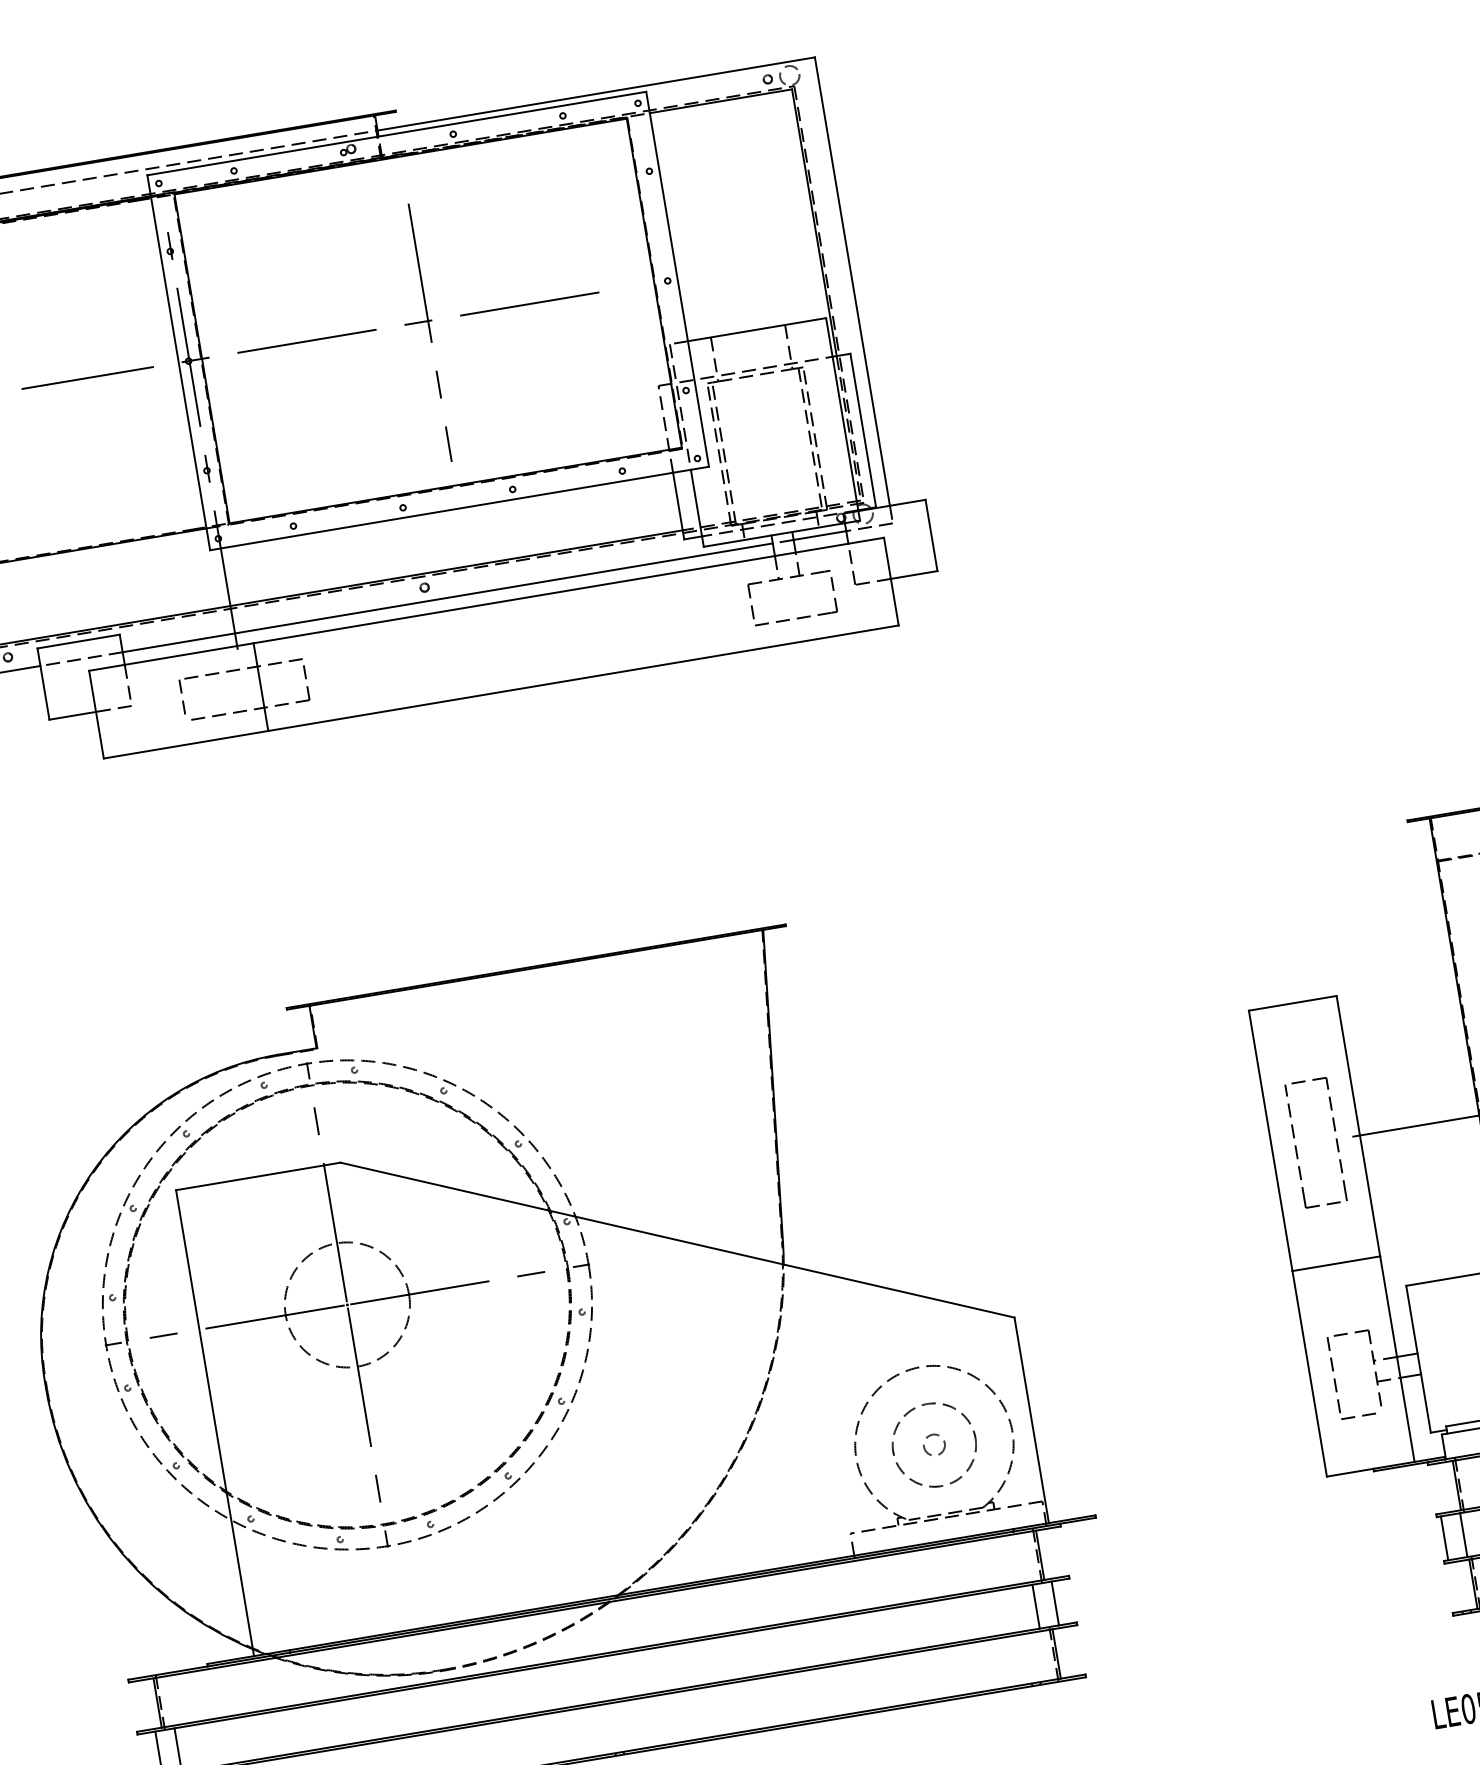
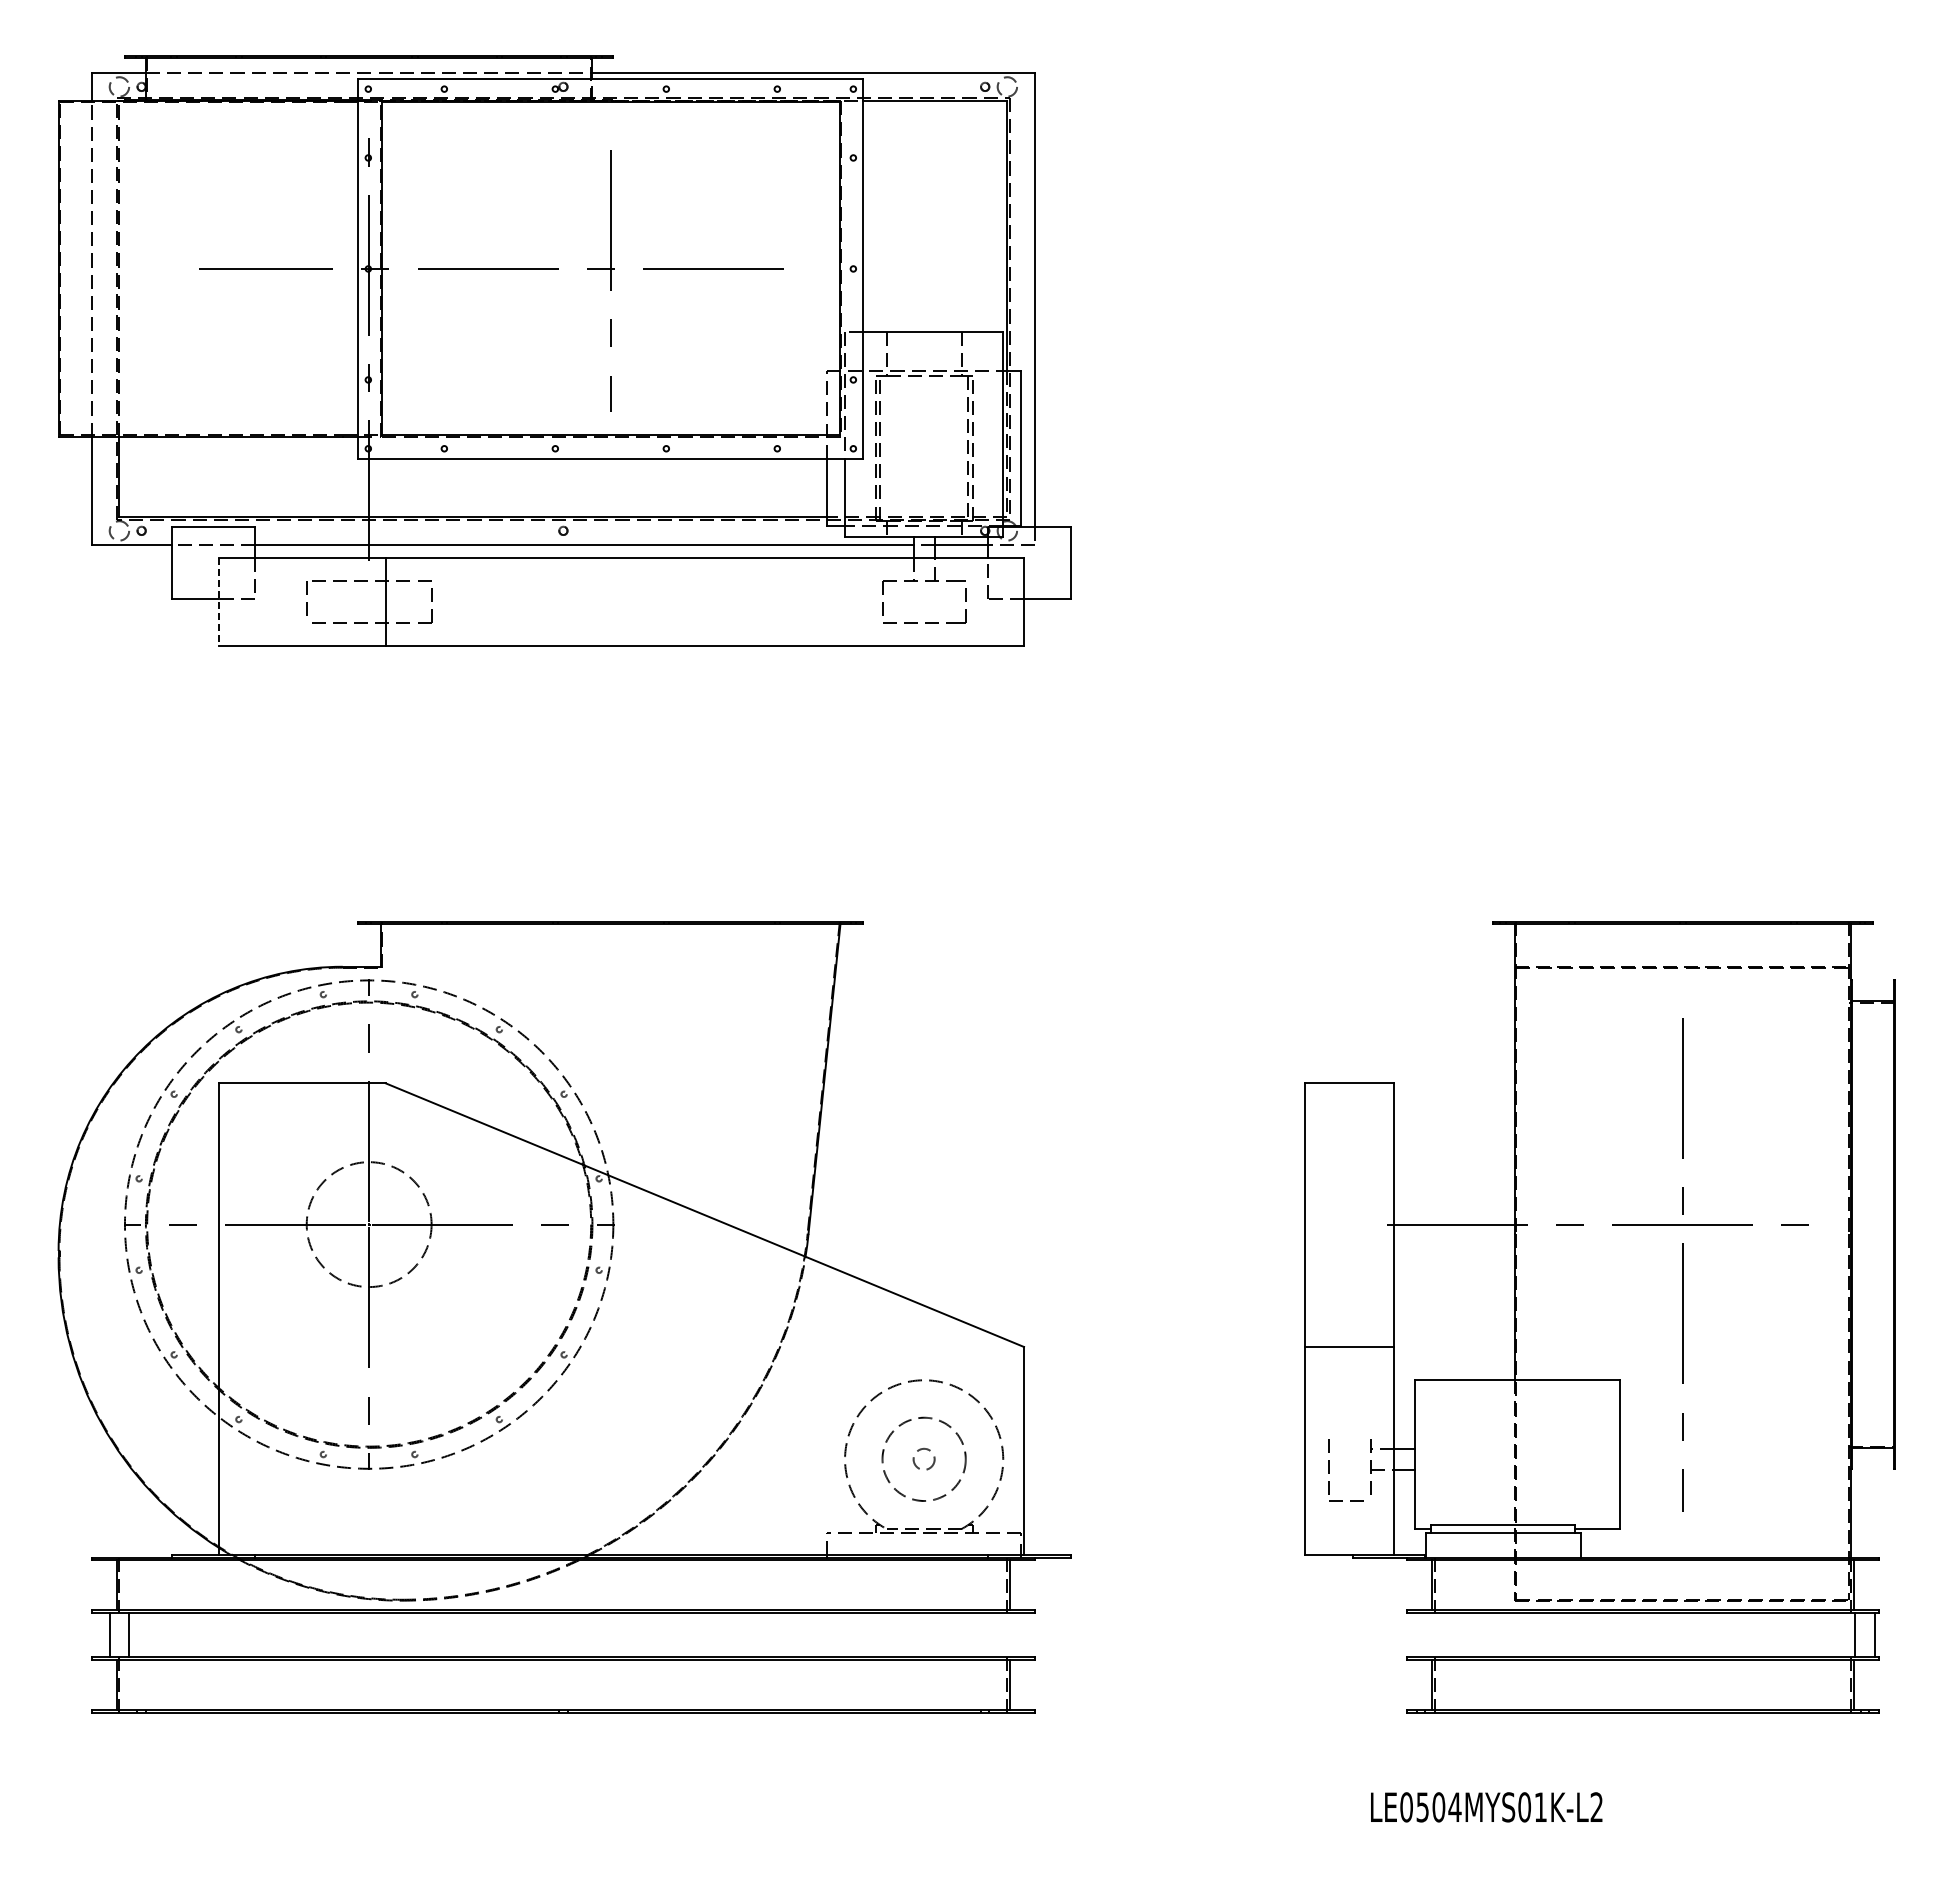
line: (96, 715) -> (219, 602), solid -> dashed
part: (1295, 1146) -> (1329, 1224), removed
part: (1348, 1340) -> (1349, 1424), removed
line: (1463, 1535) -> (1430, 1635), removed
line: (1444, 1538) -> (1411, 1635), removed
line: (1055, 1603) -> (1017, 1635), removed
line: (1035, 1606) -> (997, 1635), removed

